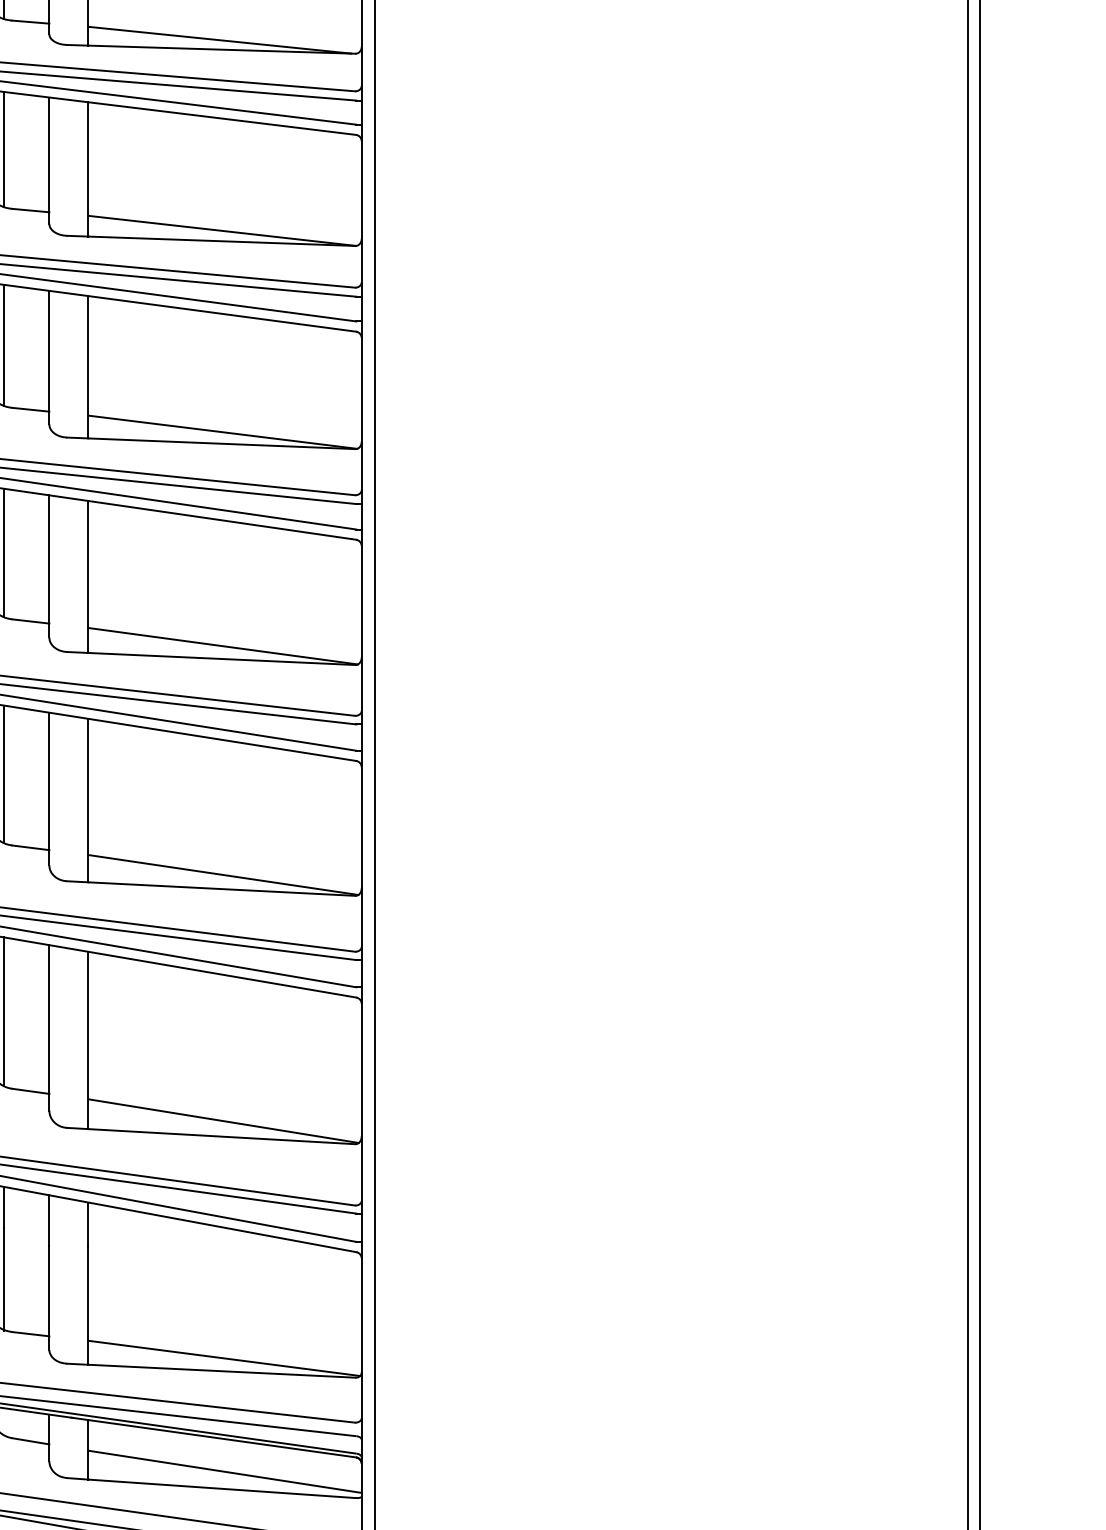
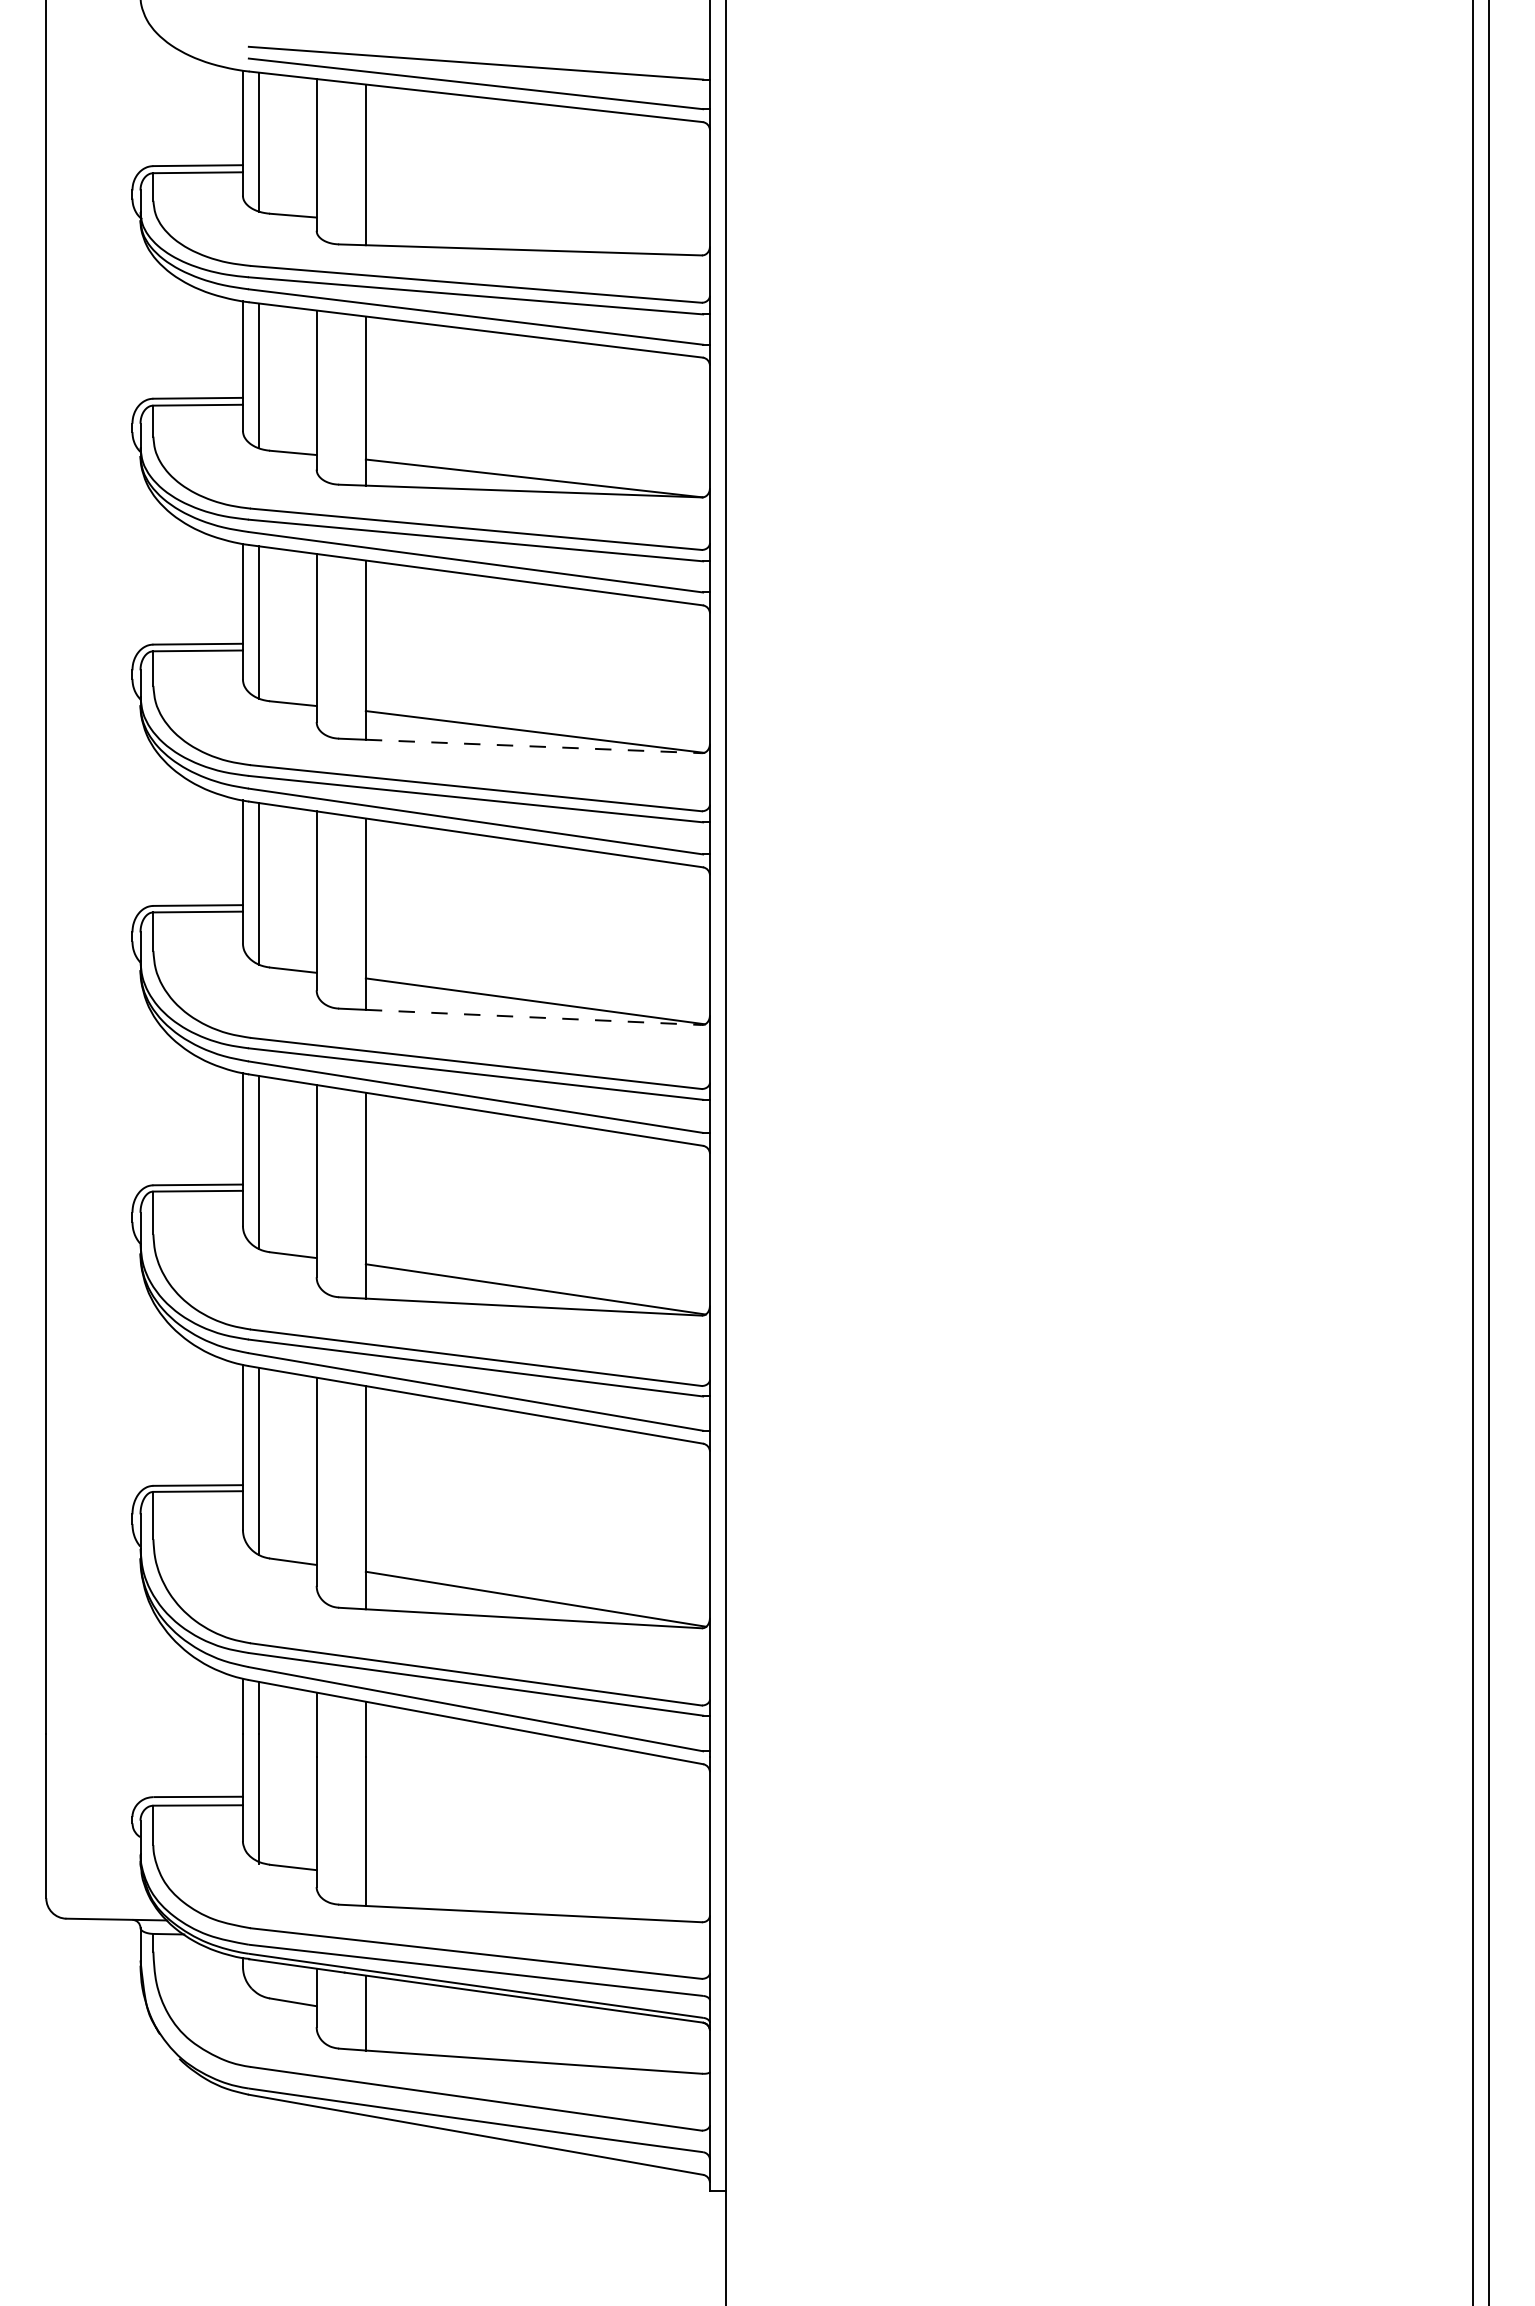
line: (219, 40) -> (530, 238), removed
line: (222, 443) -> (534, 746), solid -> dashed
line: (222, 659) -> (534, 1017), solid -> dashed
line: (223, 1358) -> (536, 1897), removed
line: (224, 1471) -> (537, 2040), removed

